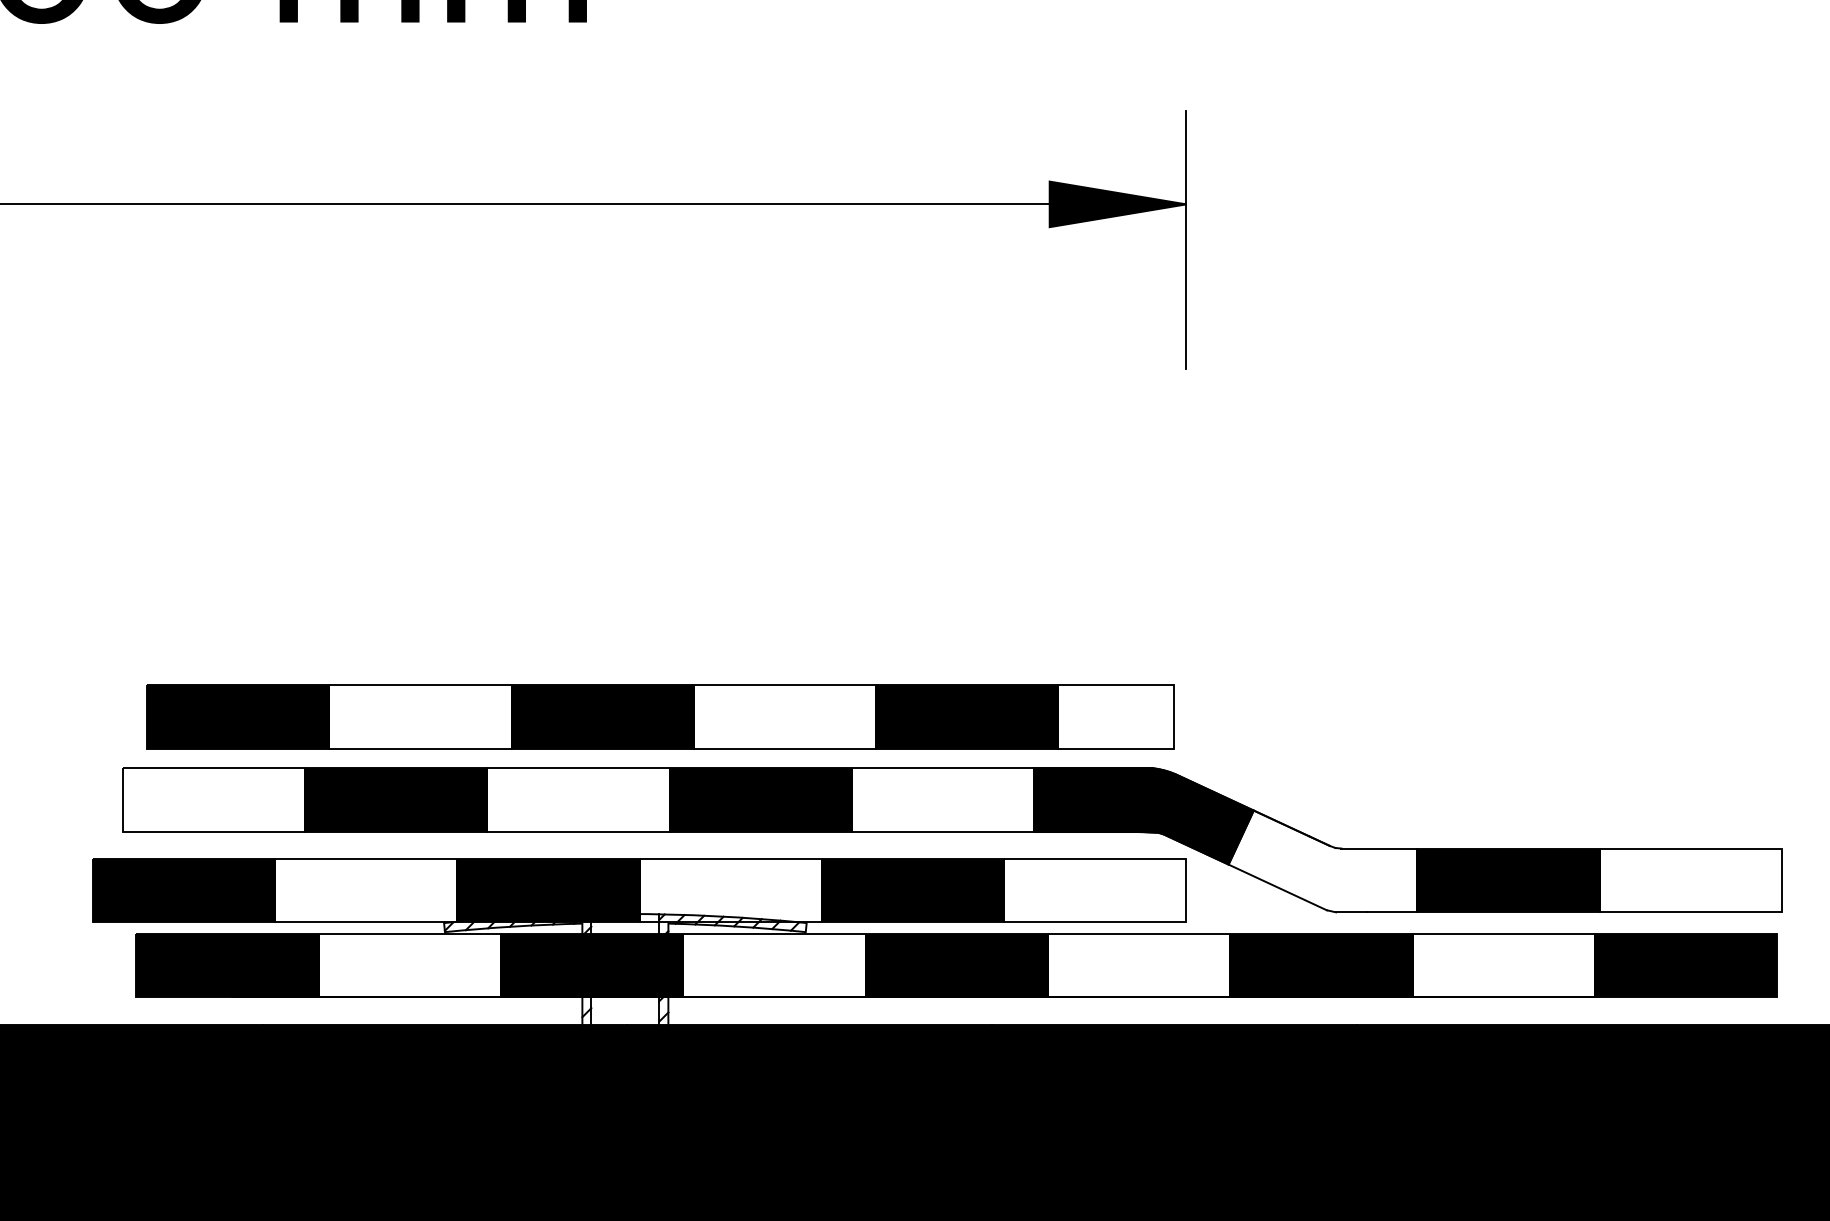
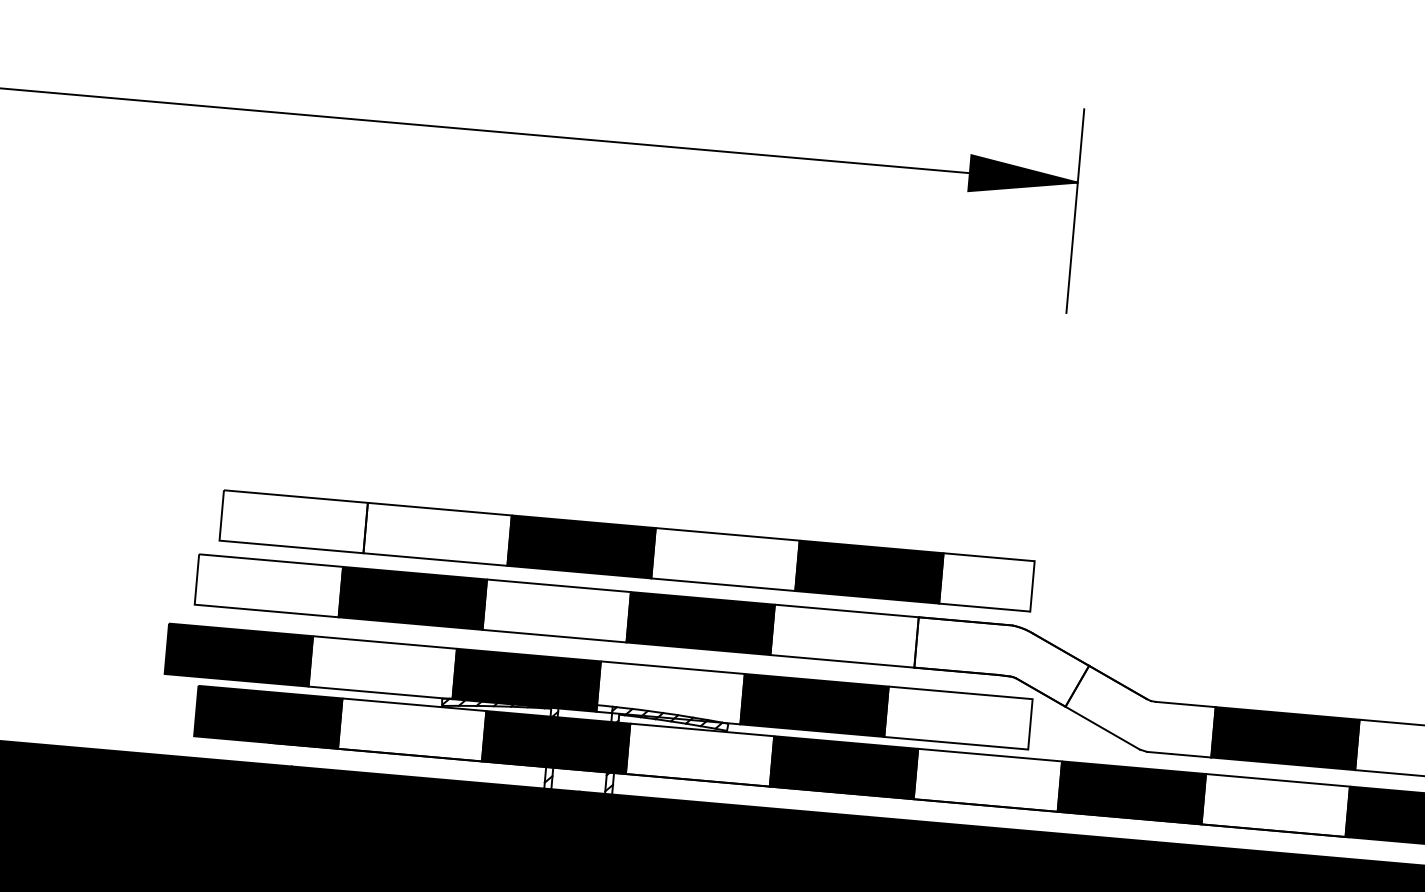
fill: (237, 716) -> (293, 521), removed
fill: (1143, 816) -> (1001, 662), removed

